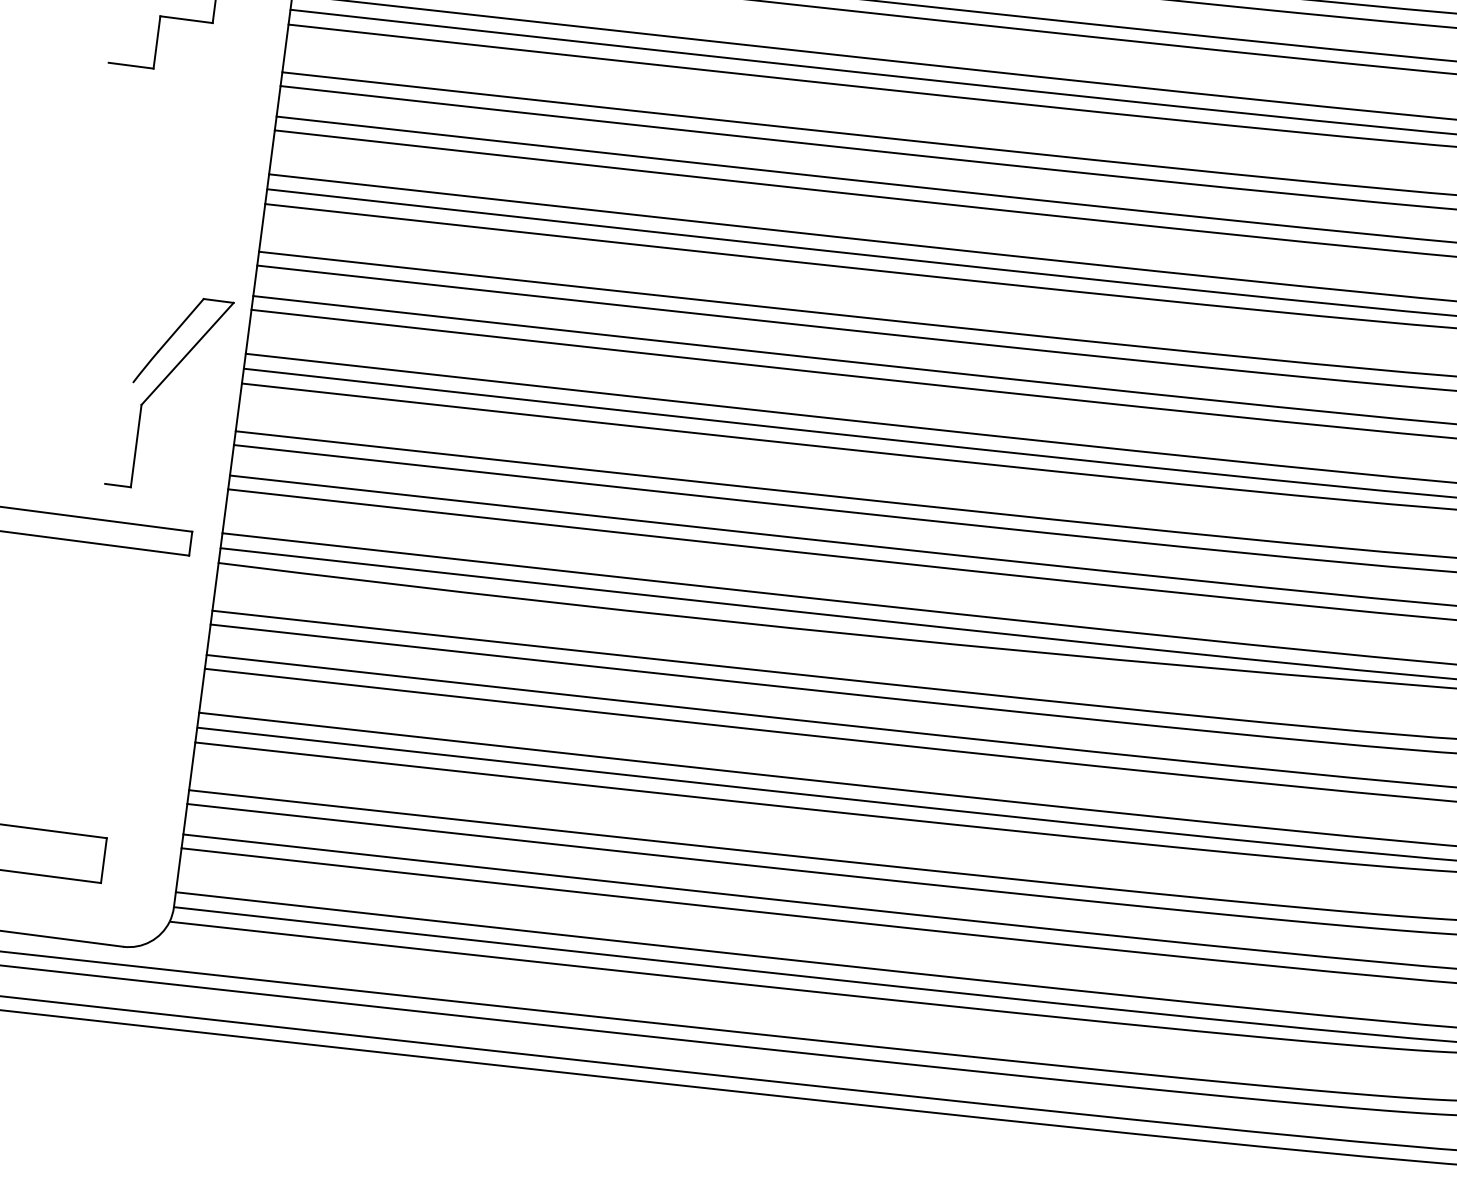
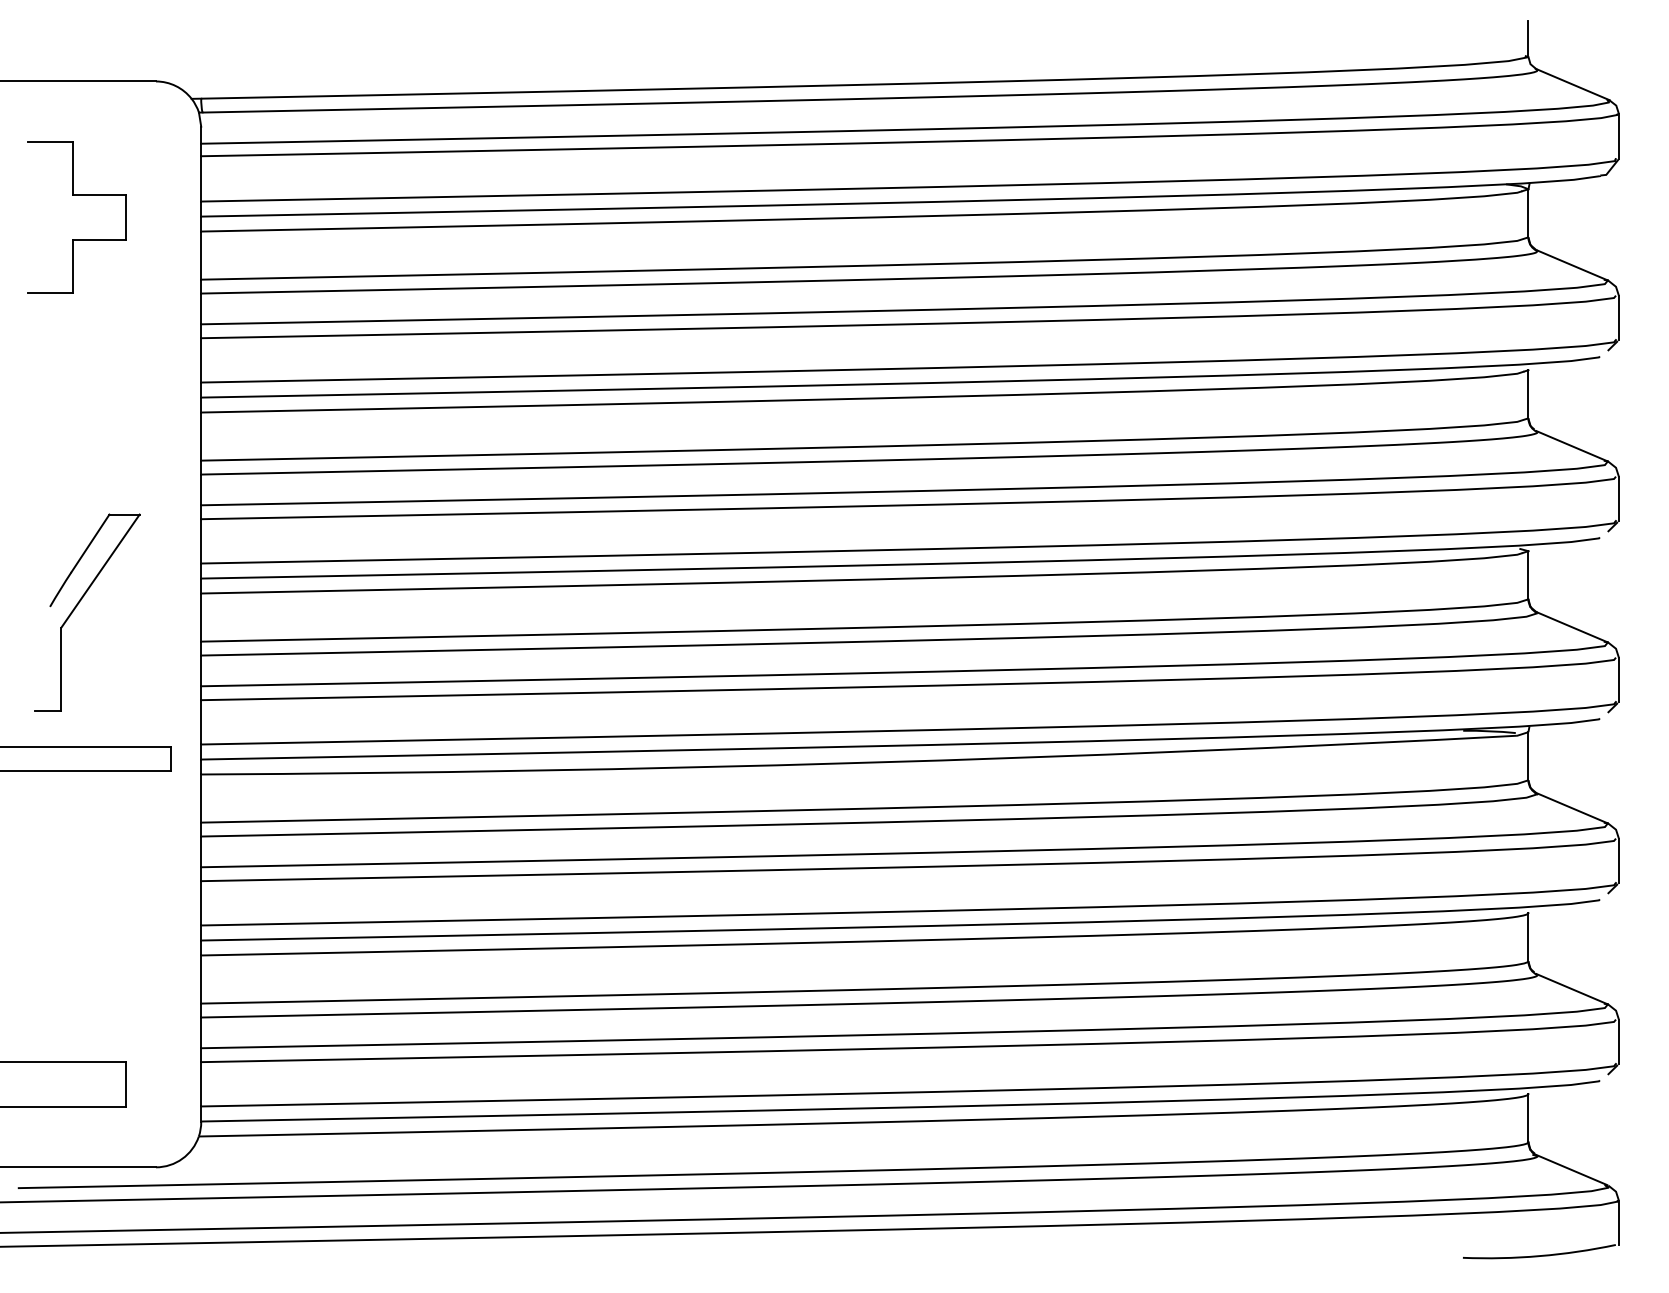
part: (160, 386) -> (77, 606), moved

